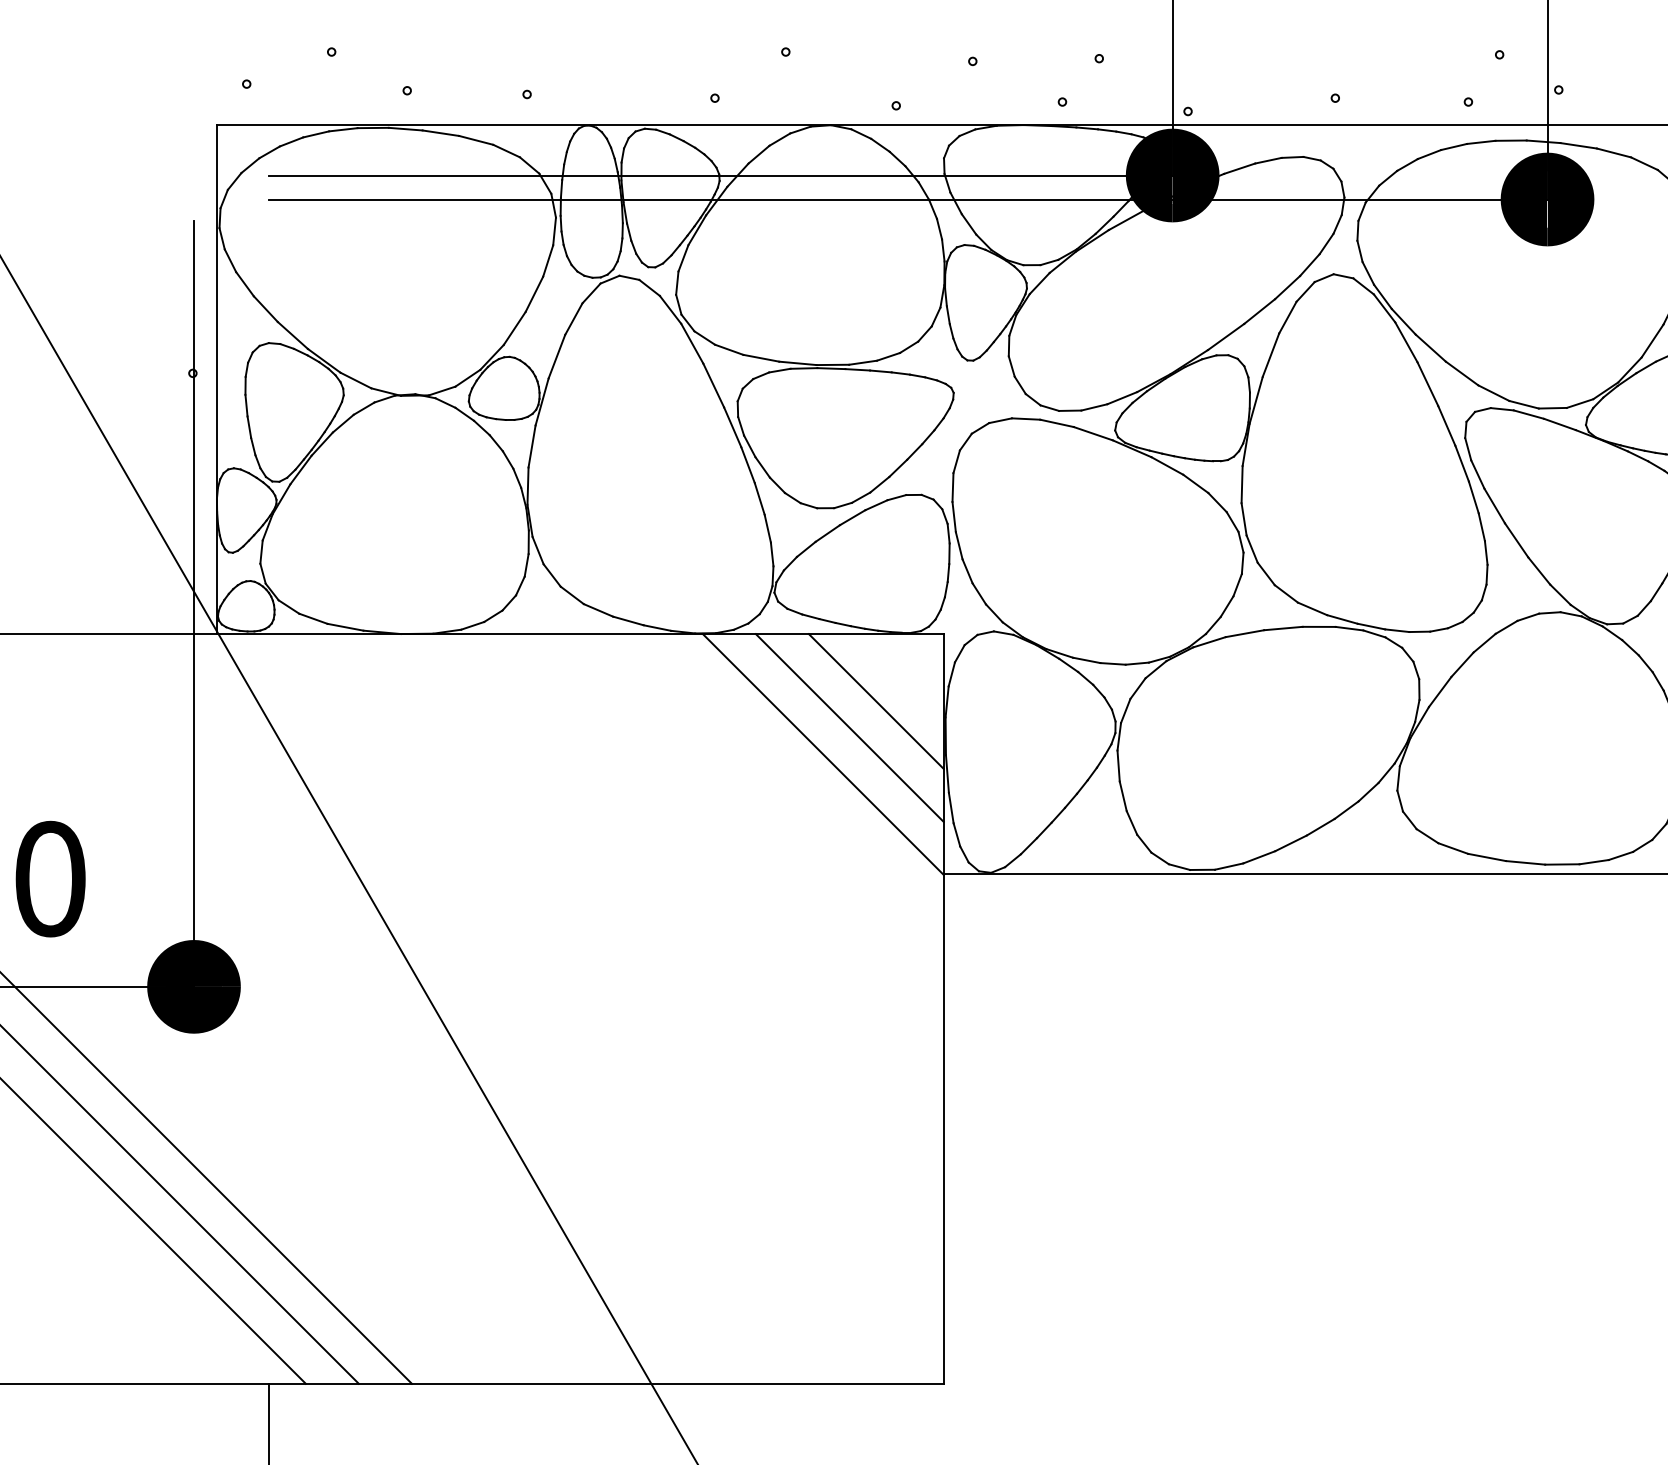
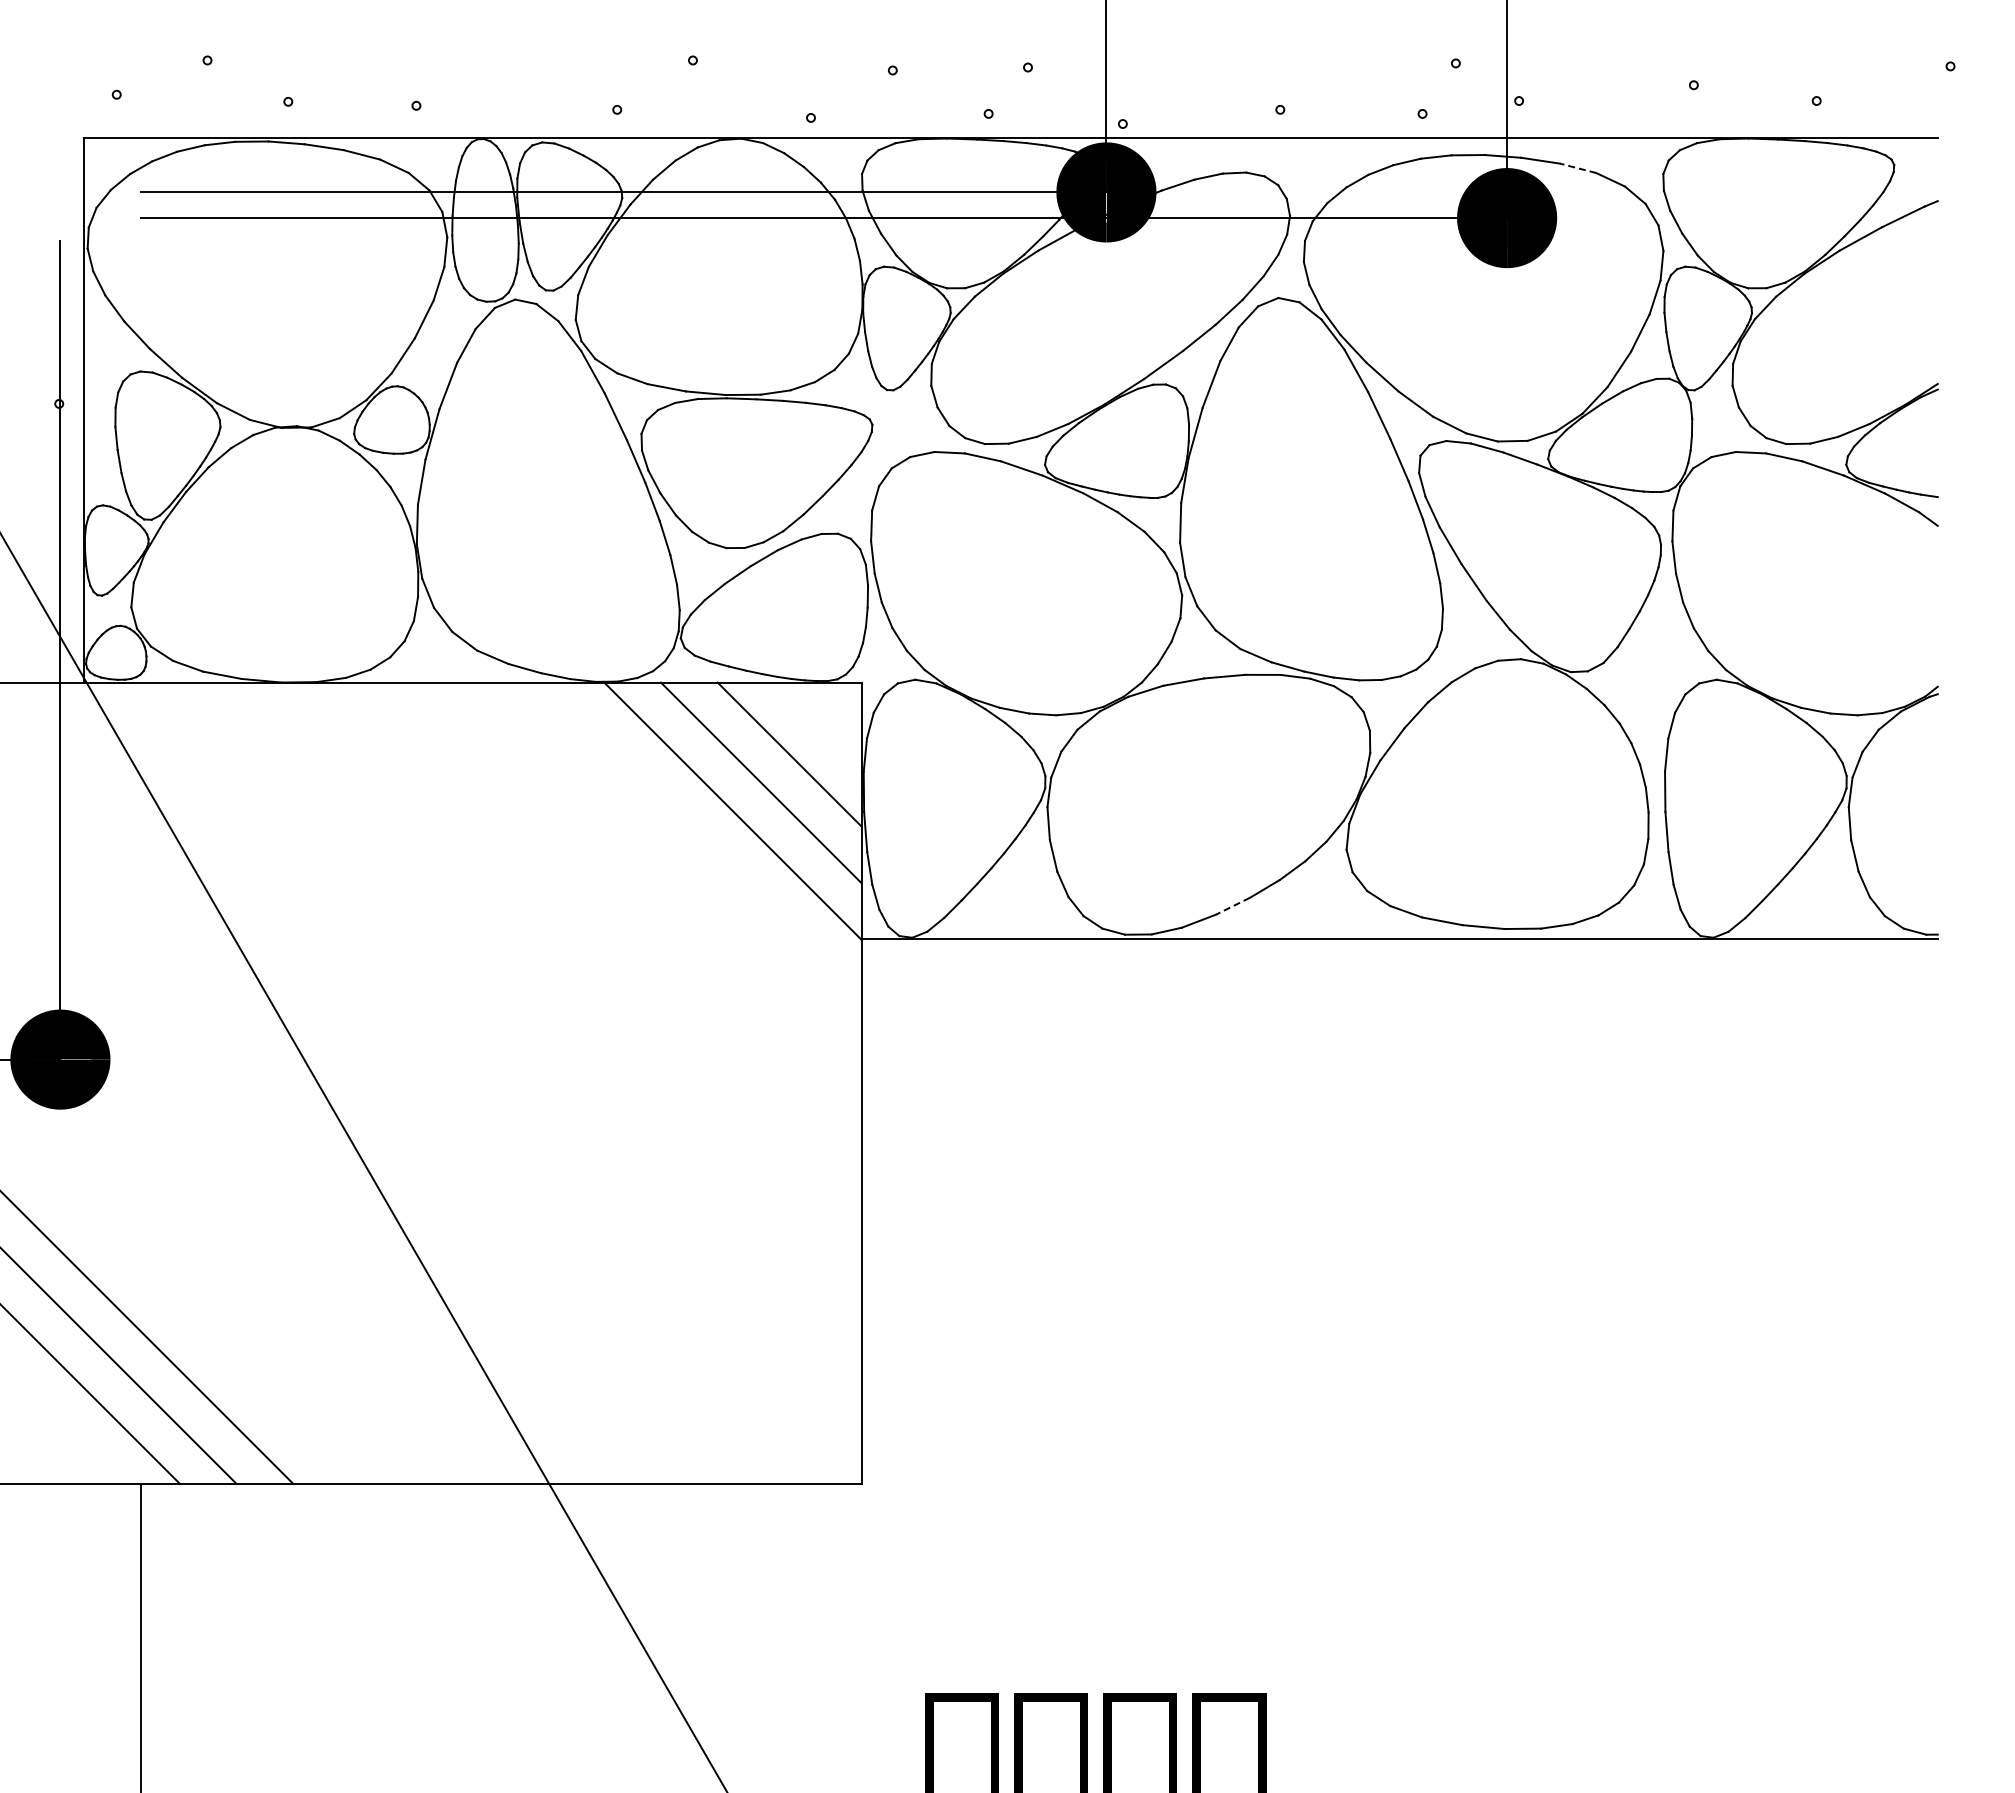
line: (1614, 153) -> (1578, 168), solid -> dashed
line: (1290, 843) -> (1232, 906), solid -> dashed

